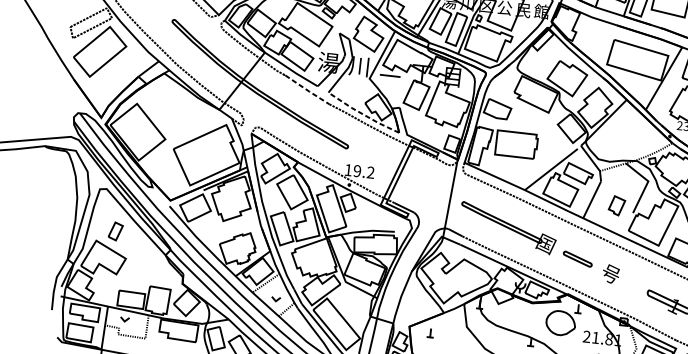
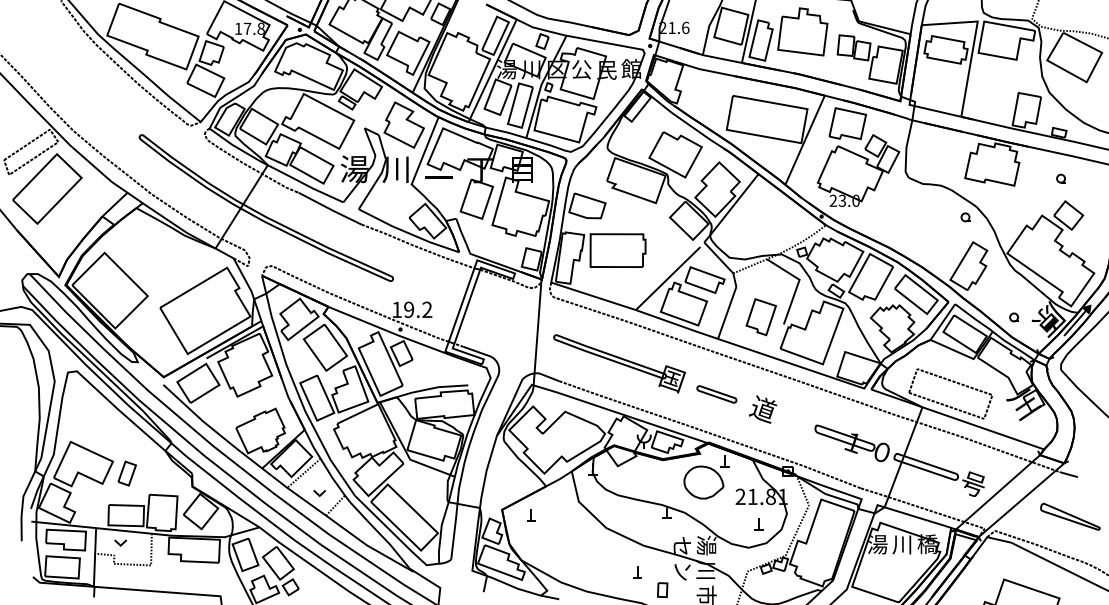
line: (308, 90) -> (331, 209), dashed -> solid
line: (363, 114) -> (408, 233), dashed -> solid
part: (616, 205) -> (760, 317), size x1.43
part: (115, 231) -> (126, 473), moved
text: (610, 274) -> (762, 409), 号 -> 道

